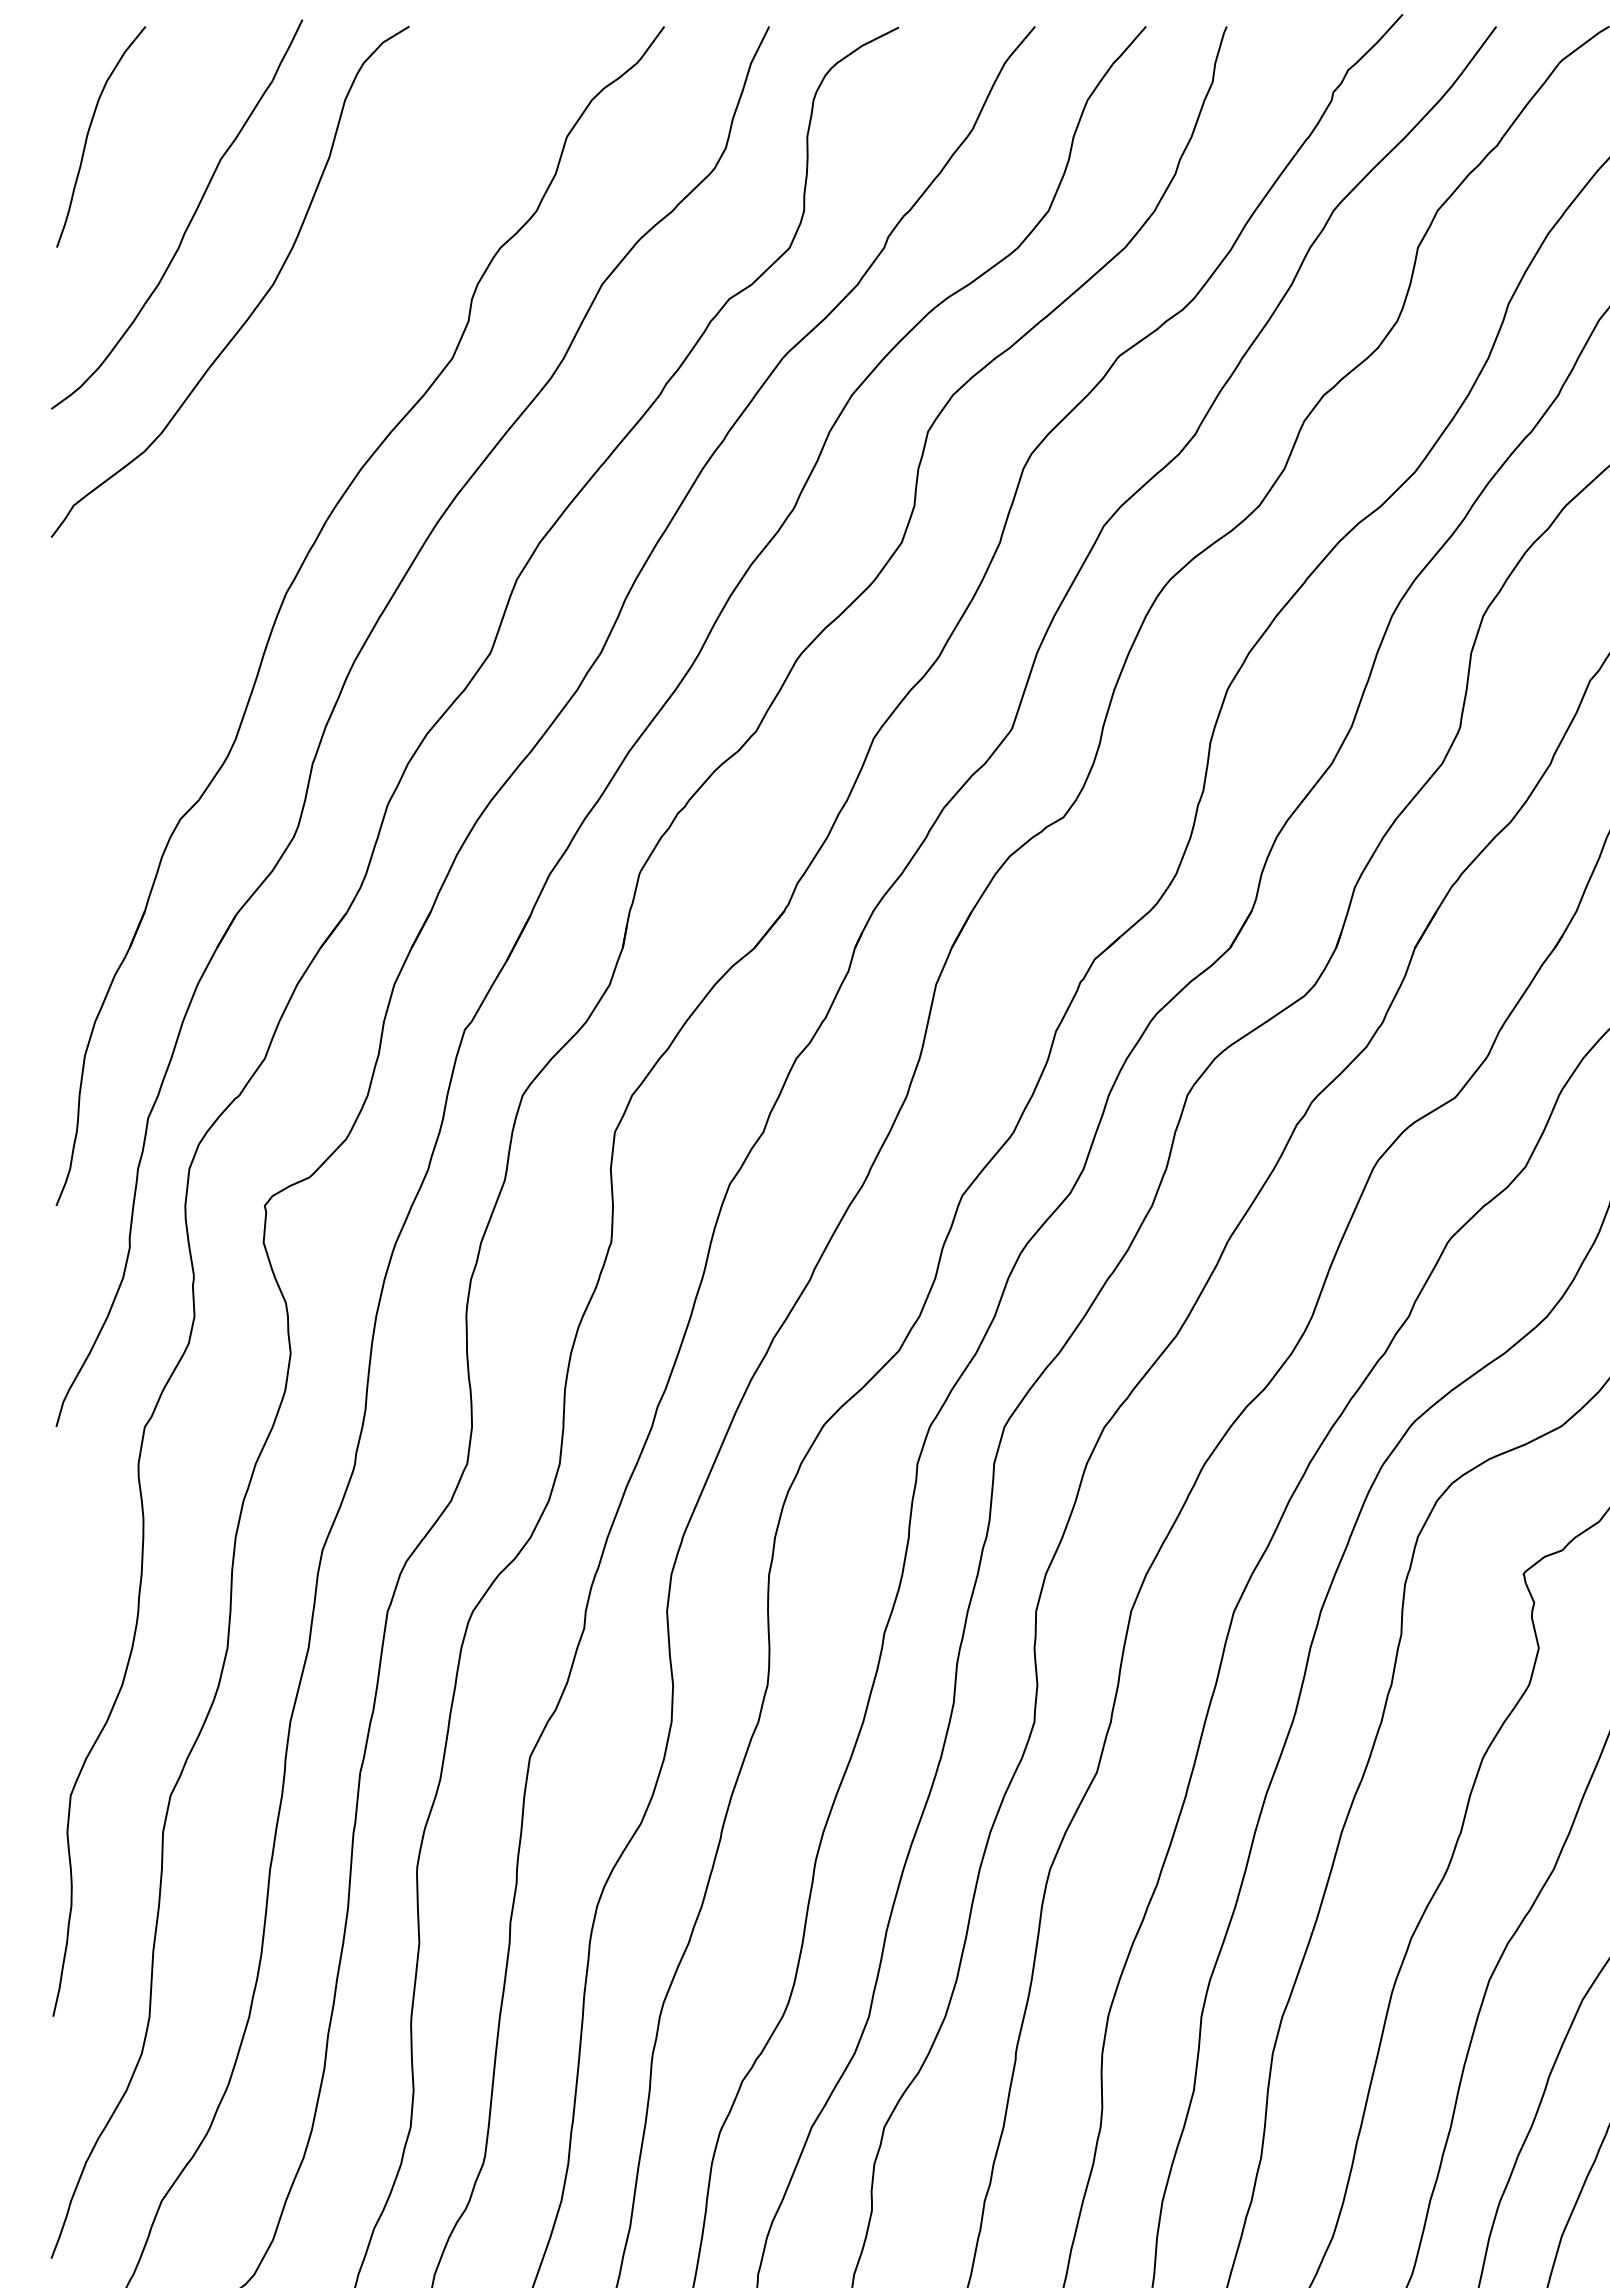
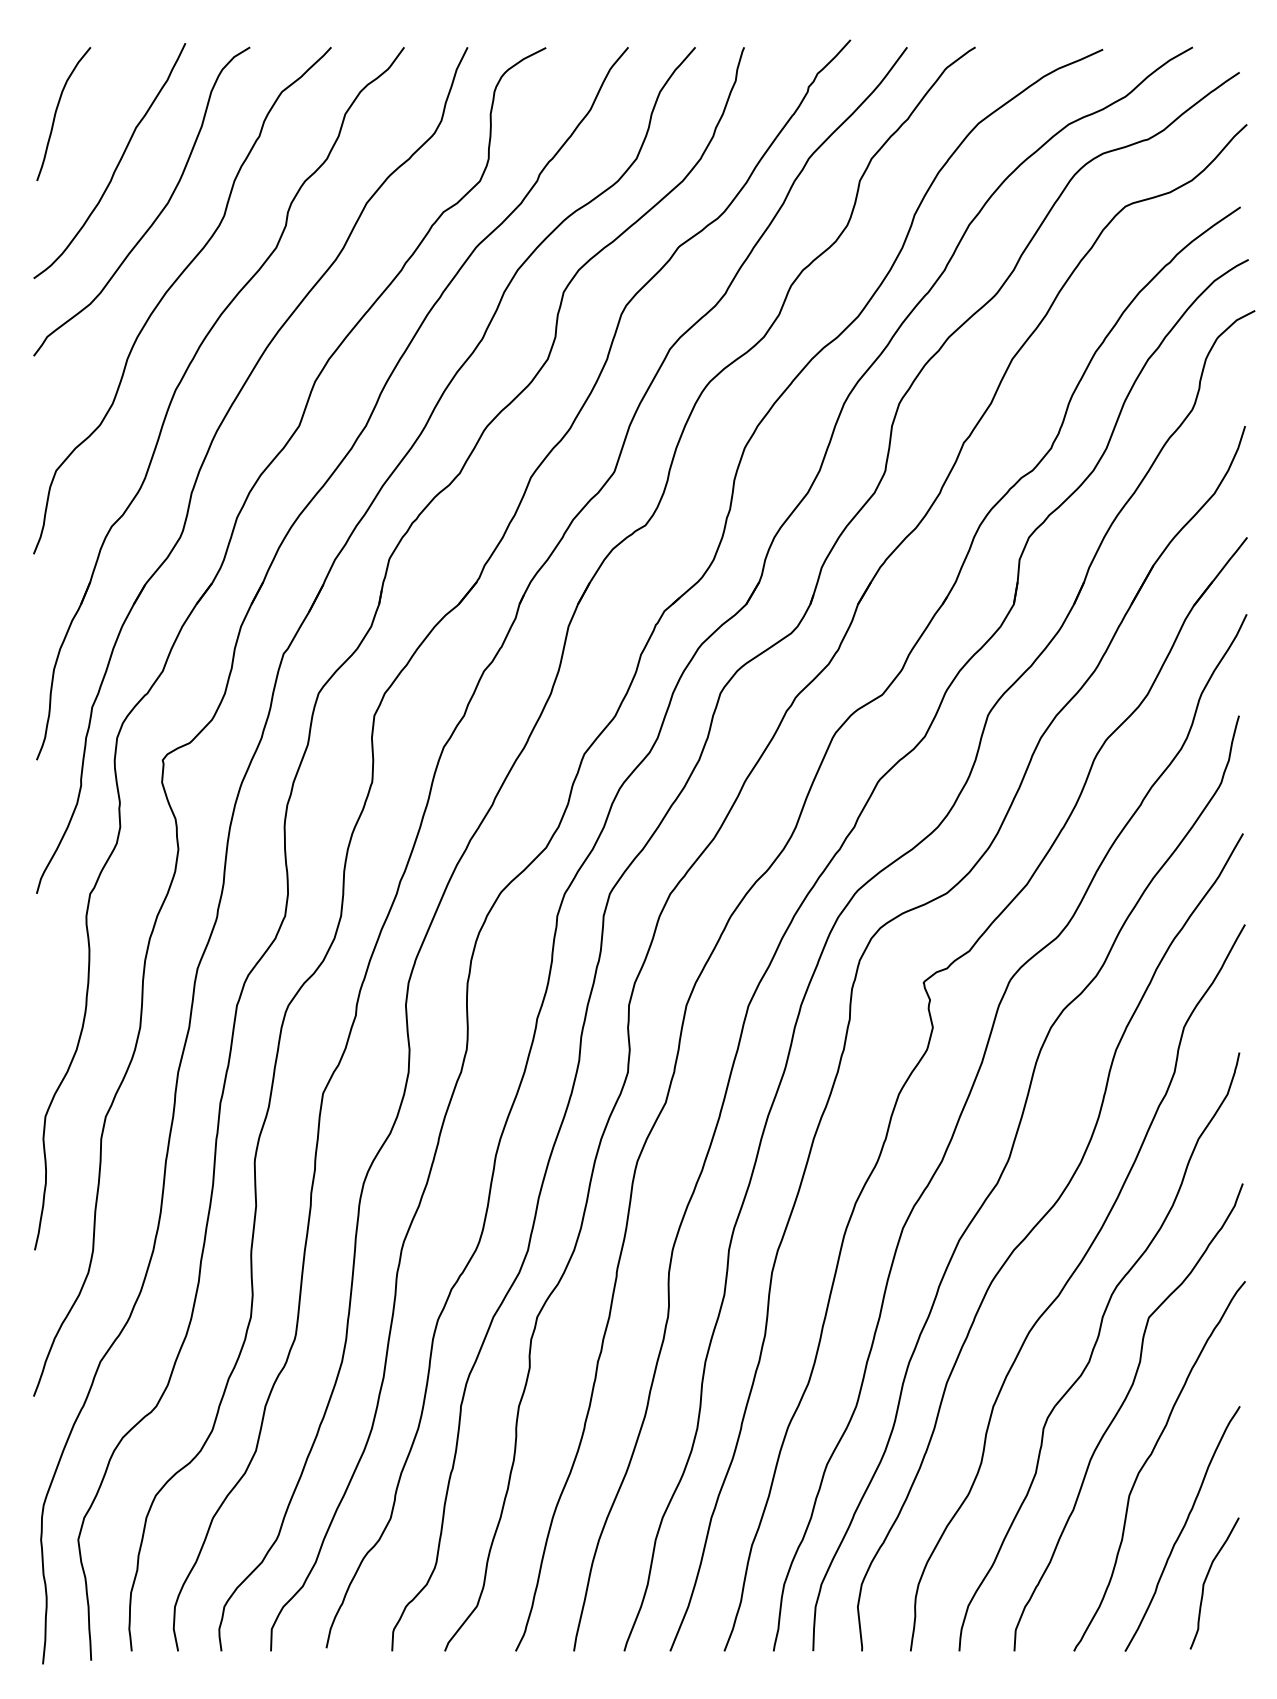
curve: (275, 428) -> (169, 290), added

